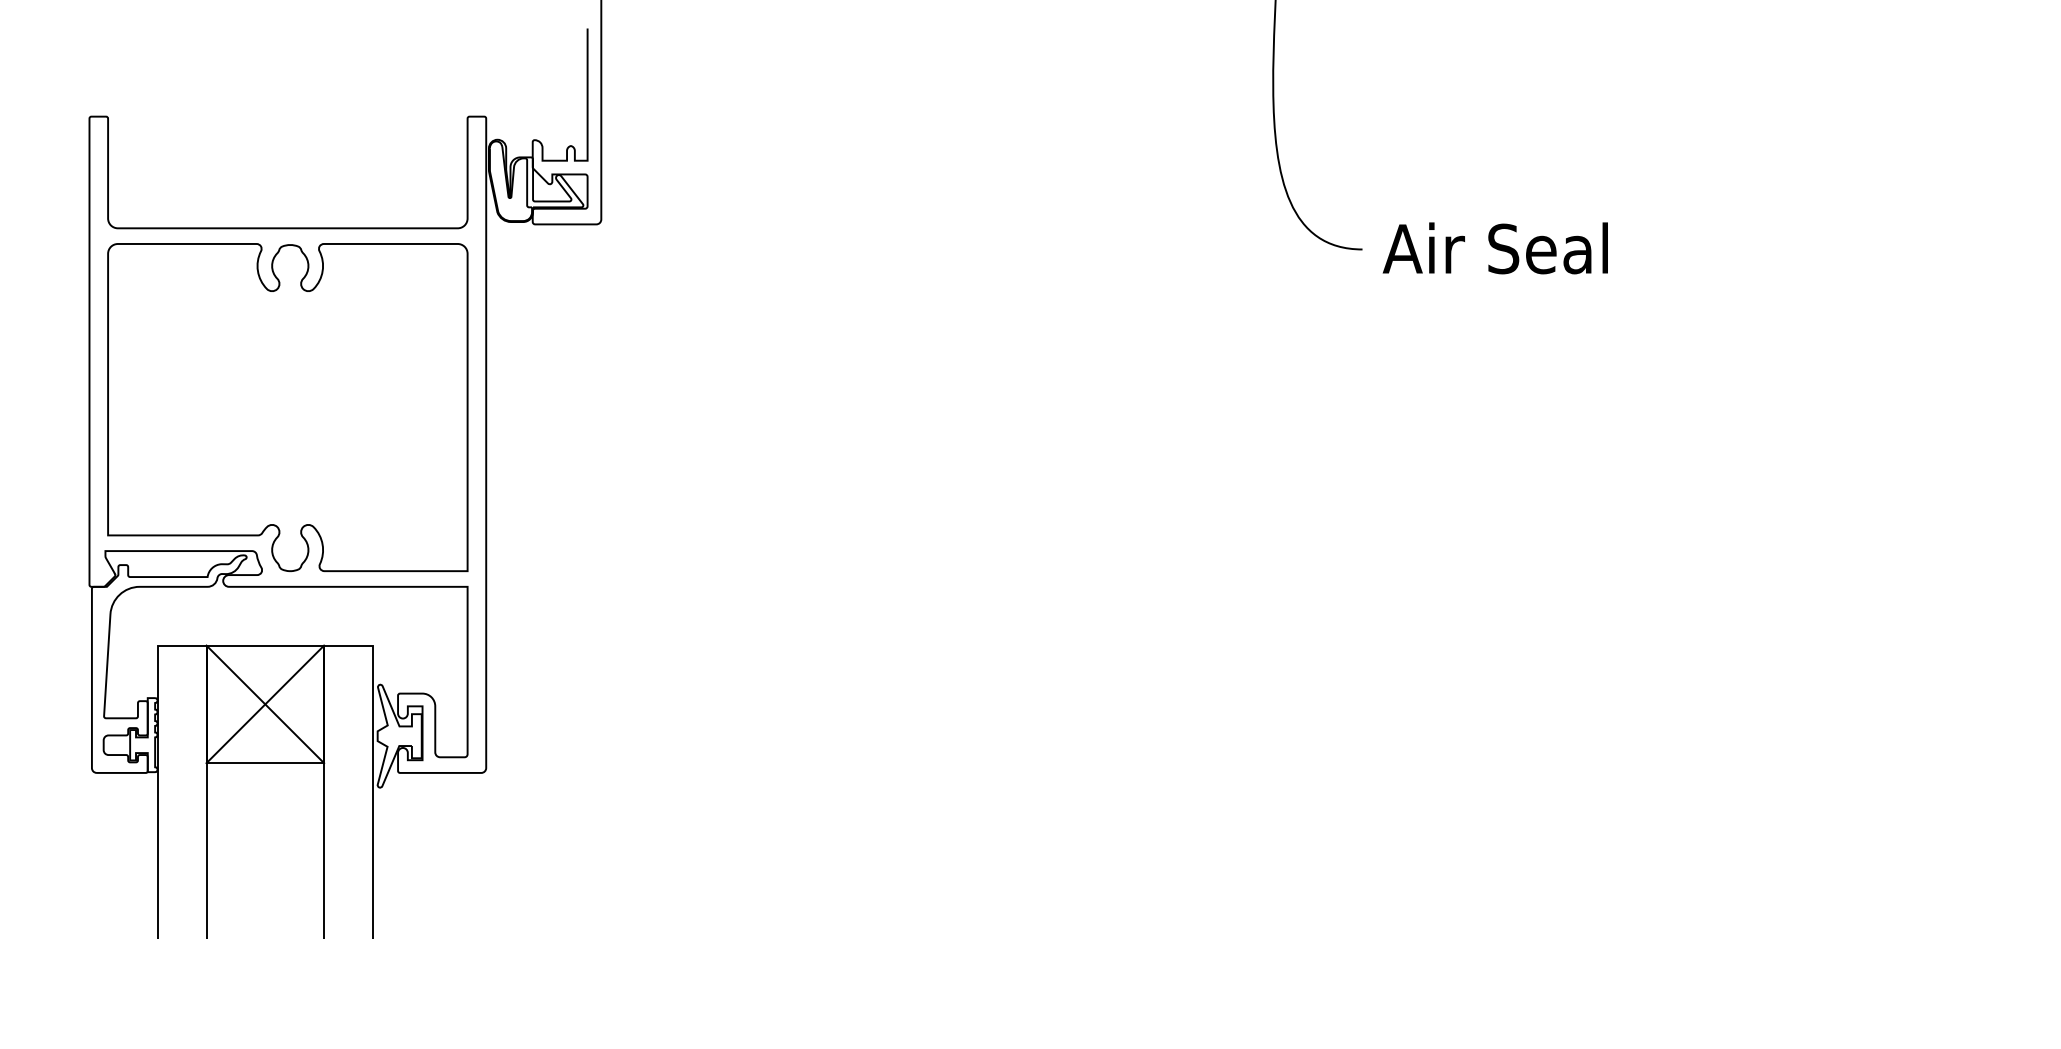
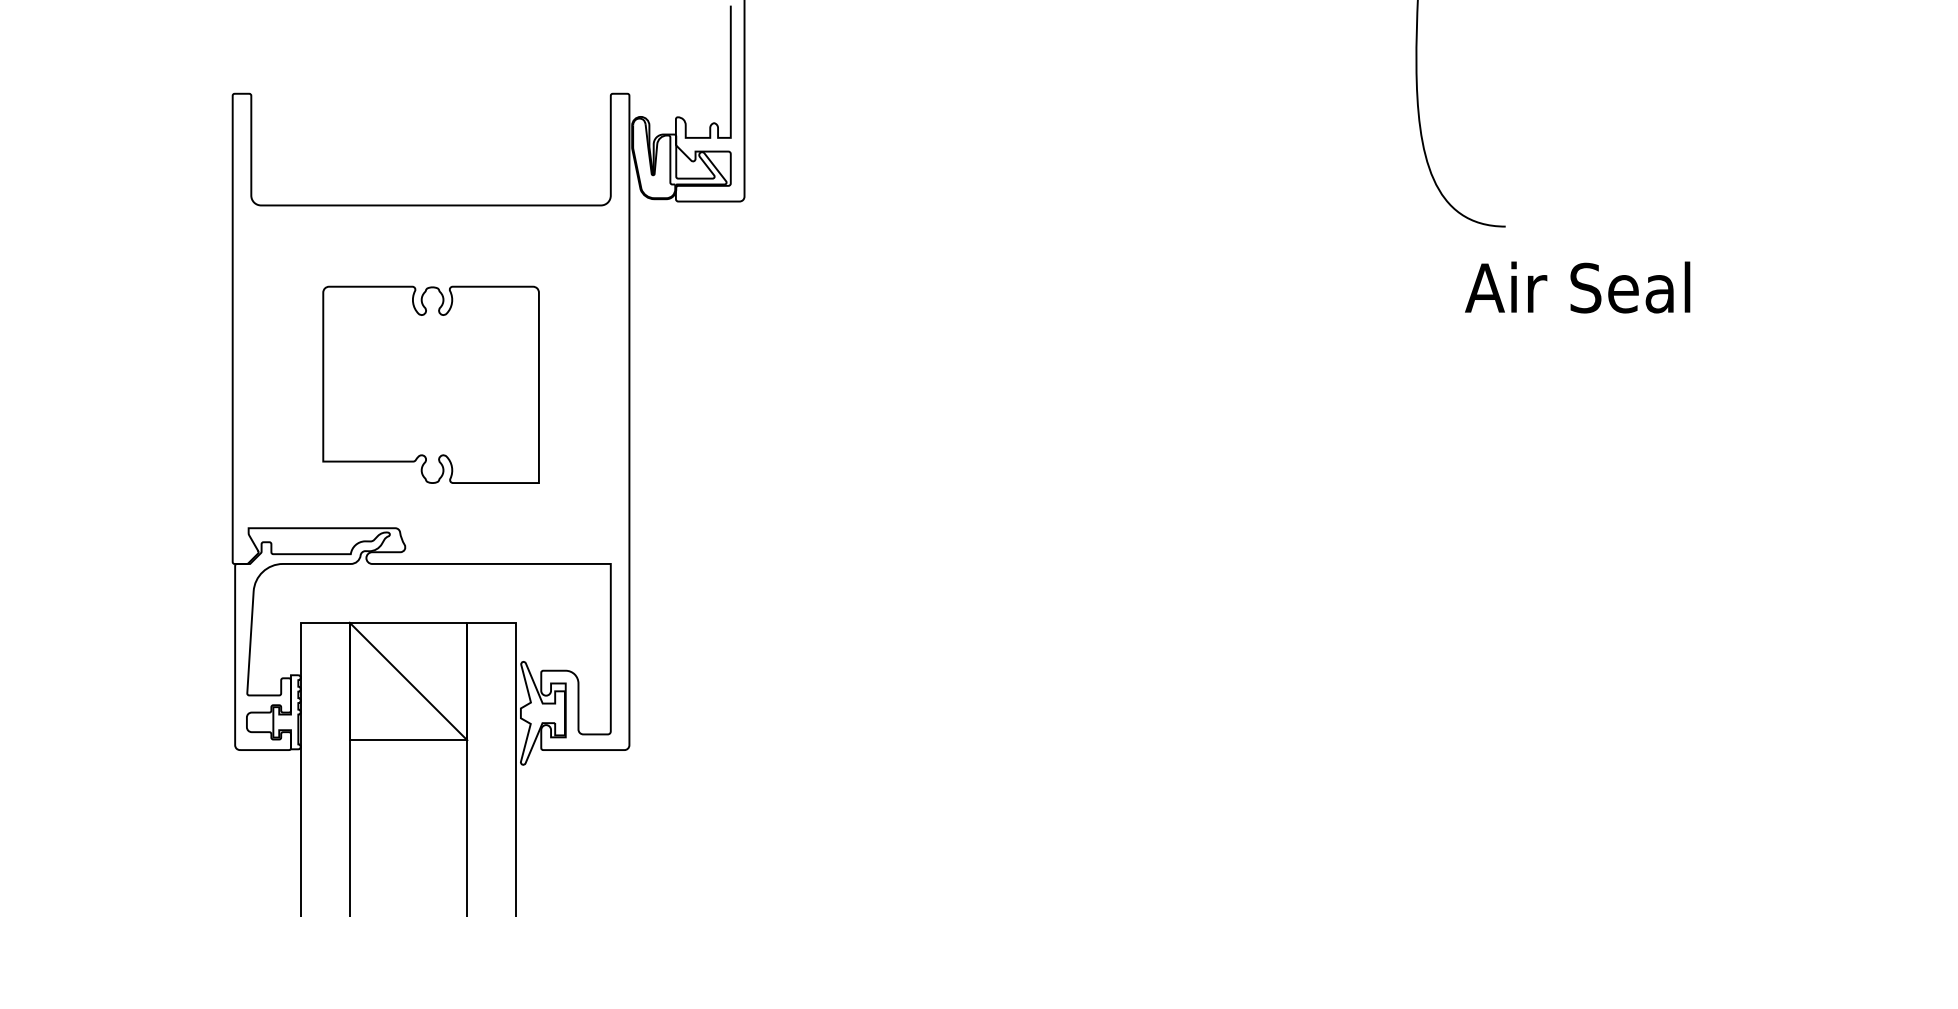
text: (1494, 248) -> (1576, 287), moved
part: (287, 407) -> (430, 384), size x0.6
line: (265, 704) -> (408, 681), removed

